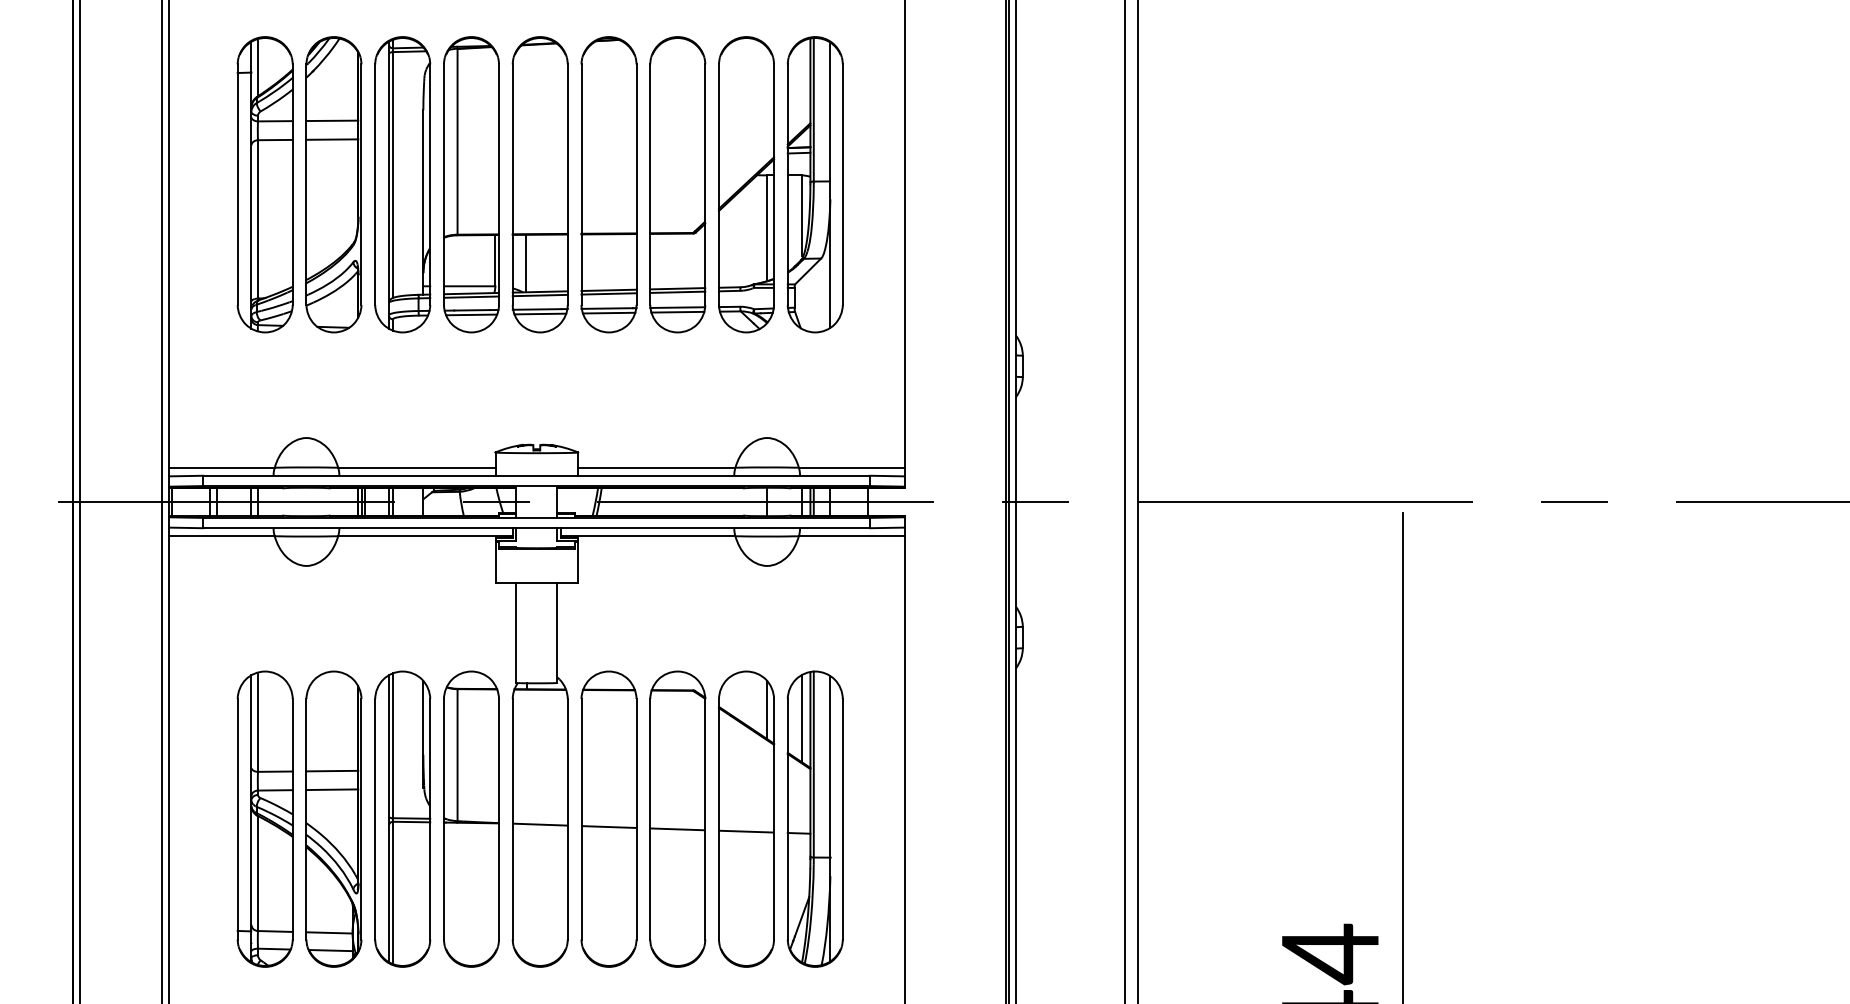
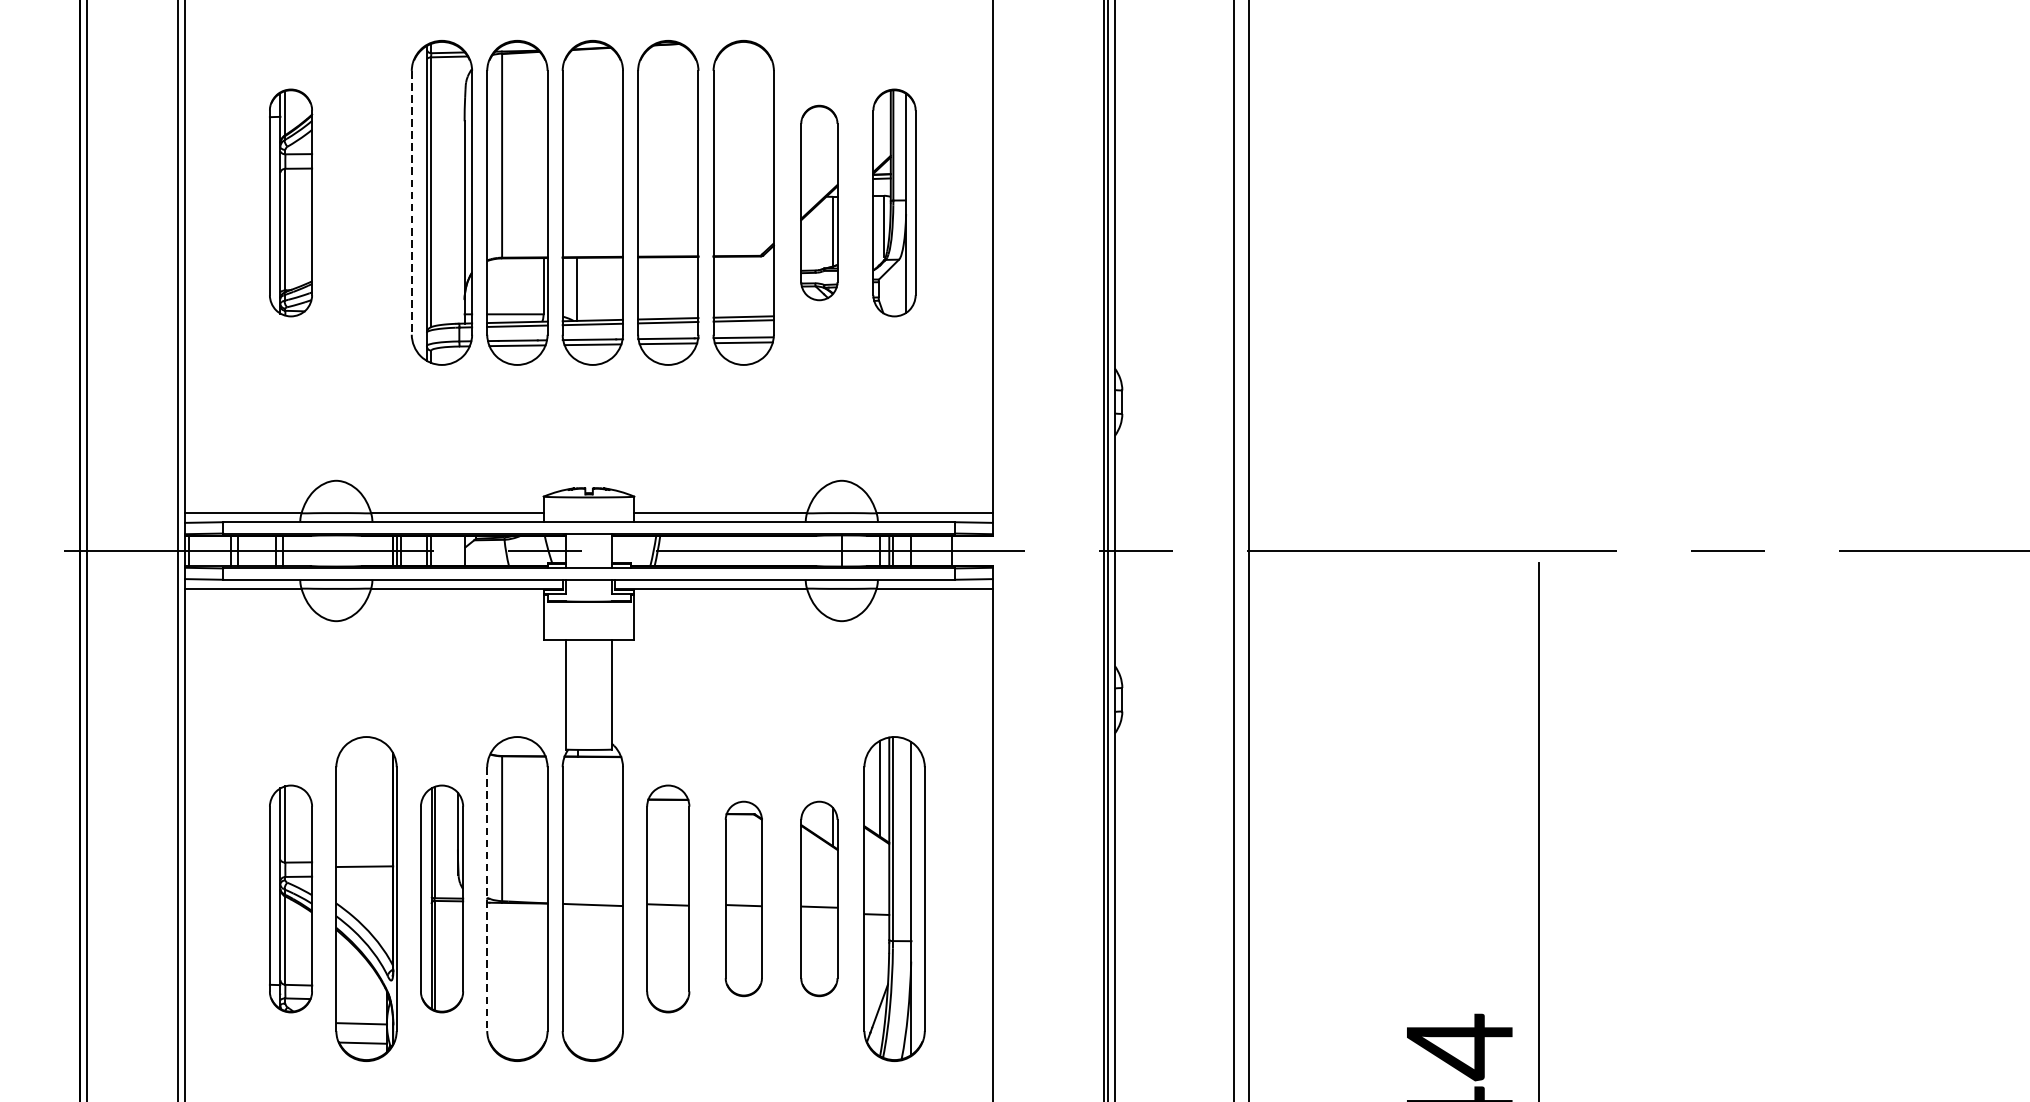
part: (264, 184) -> (290, 202), size x0.7
part: (333, 184) -> (366, 202), removed
part: (746, 184) -> (819, 202), size x0.6
part: (814, 184) -> (893, 202), size x0.7
line: (375, 185) -> (412, 203), solid -> dashed
line: (332, 770) -> (364, 845), removed
part: (264, 818) -> (290, 898), size x0.7
part: (402, 818) -> (441, 898), size x0.7
part: (608, 818) -> (667, 898), size x0.7
part: (677, 818) -> (743, 898), size x0.6
part: (746, 818) -> (819, 898), size x0.6
line: (443, 819) -> (486, 899), solid -> dashed

